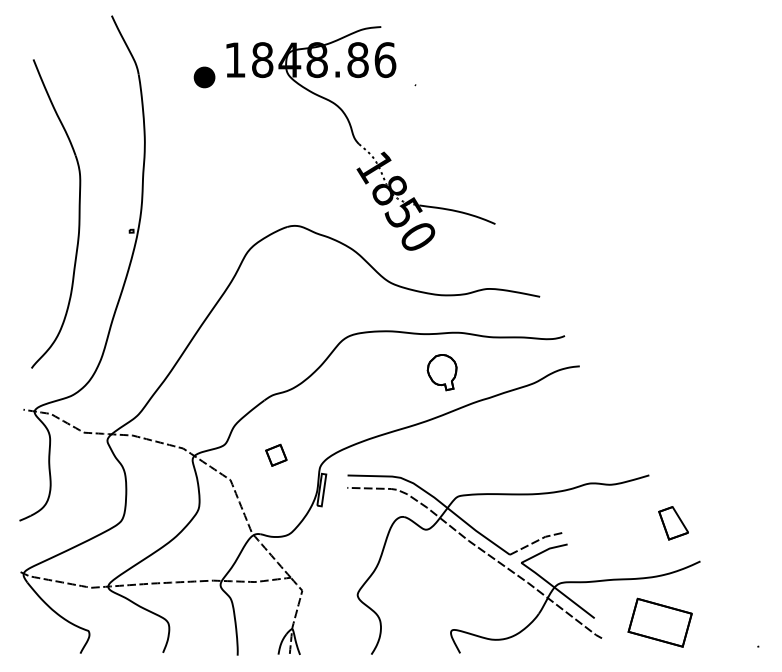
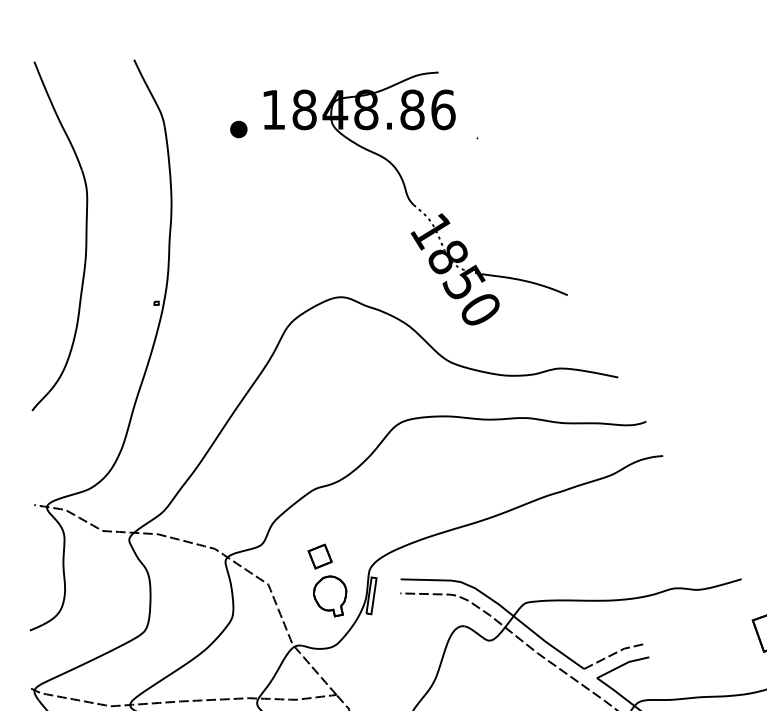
part: (203, 77) -> (237, 129), size x0.71
part: (78, 213) -> (85, 235), moved
part: (441, 372) -> (329, 596), moved

